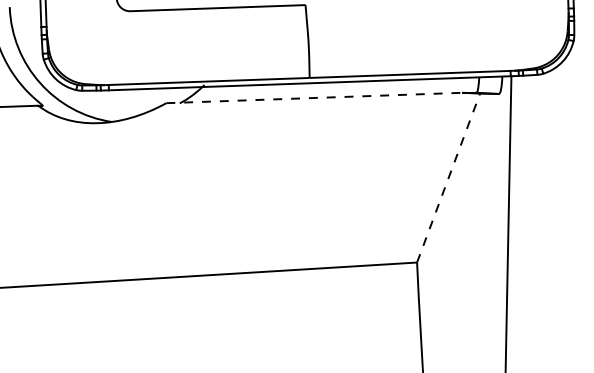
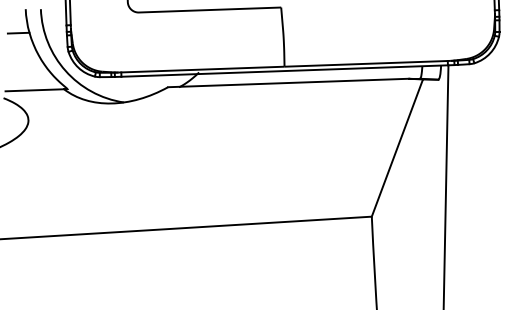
line: (314, 97) -> (288, 82), dashed -> solid
line: (448, 177) -> (397, 147), dashed -> solid

